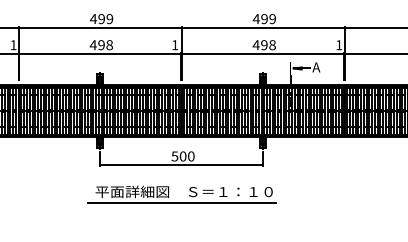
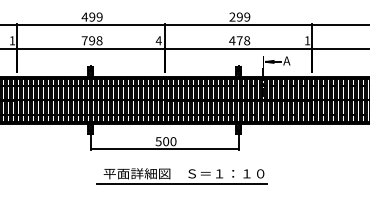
text: (256, 18) -> (232, 16), 499 -> 299
text: (93, 44) -> (84, 40), 498 -> 798
text: (174, 44) -> (158, 40), 1 -> 4
text: (264, 44) -> (239, 40), 498 -> 478
part: (189, 194) -> (188, 176), moved

